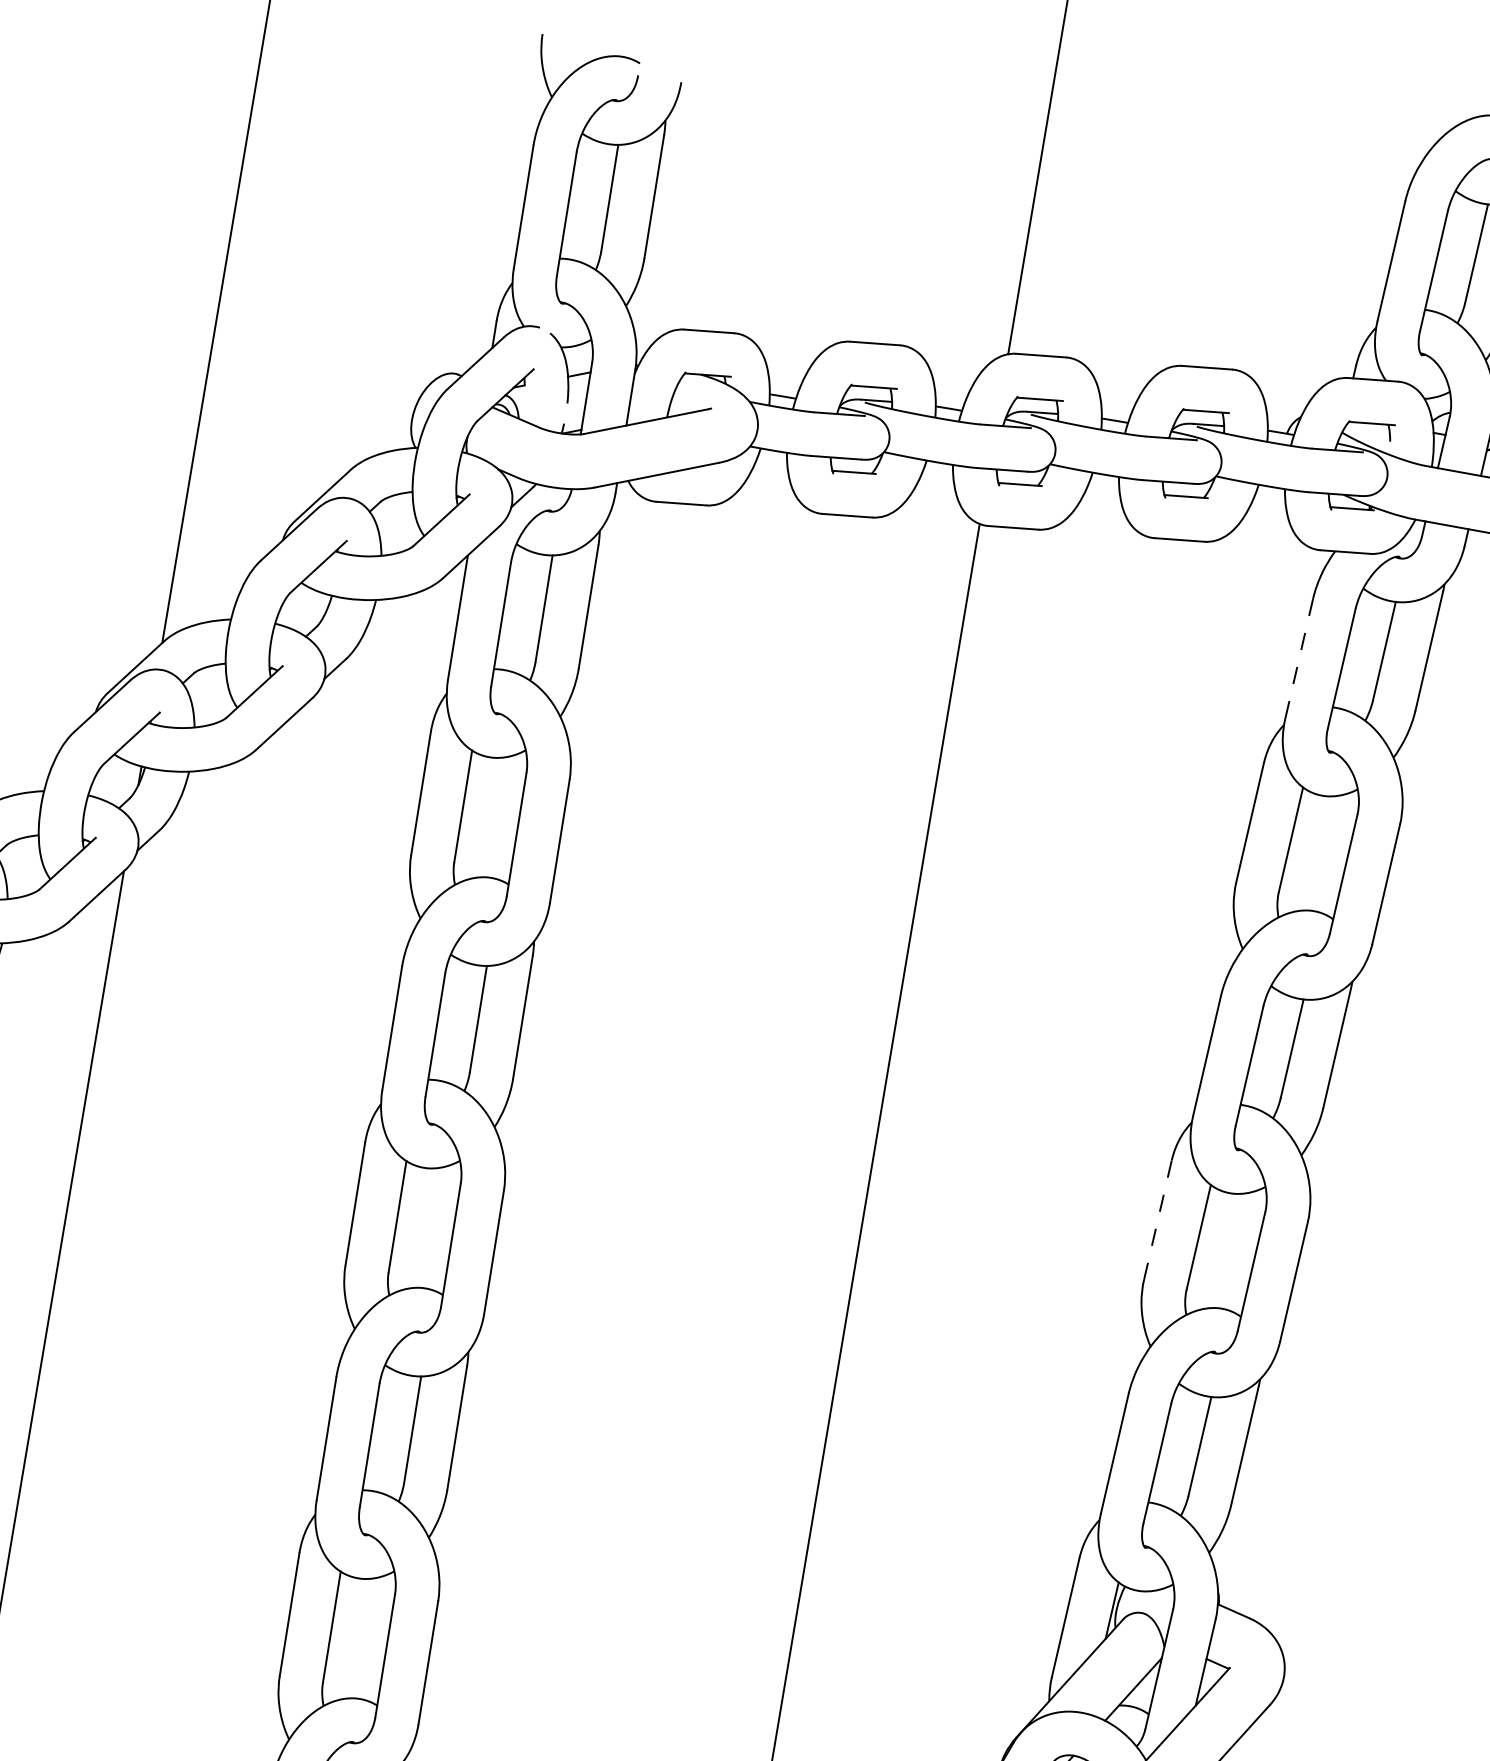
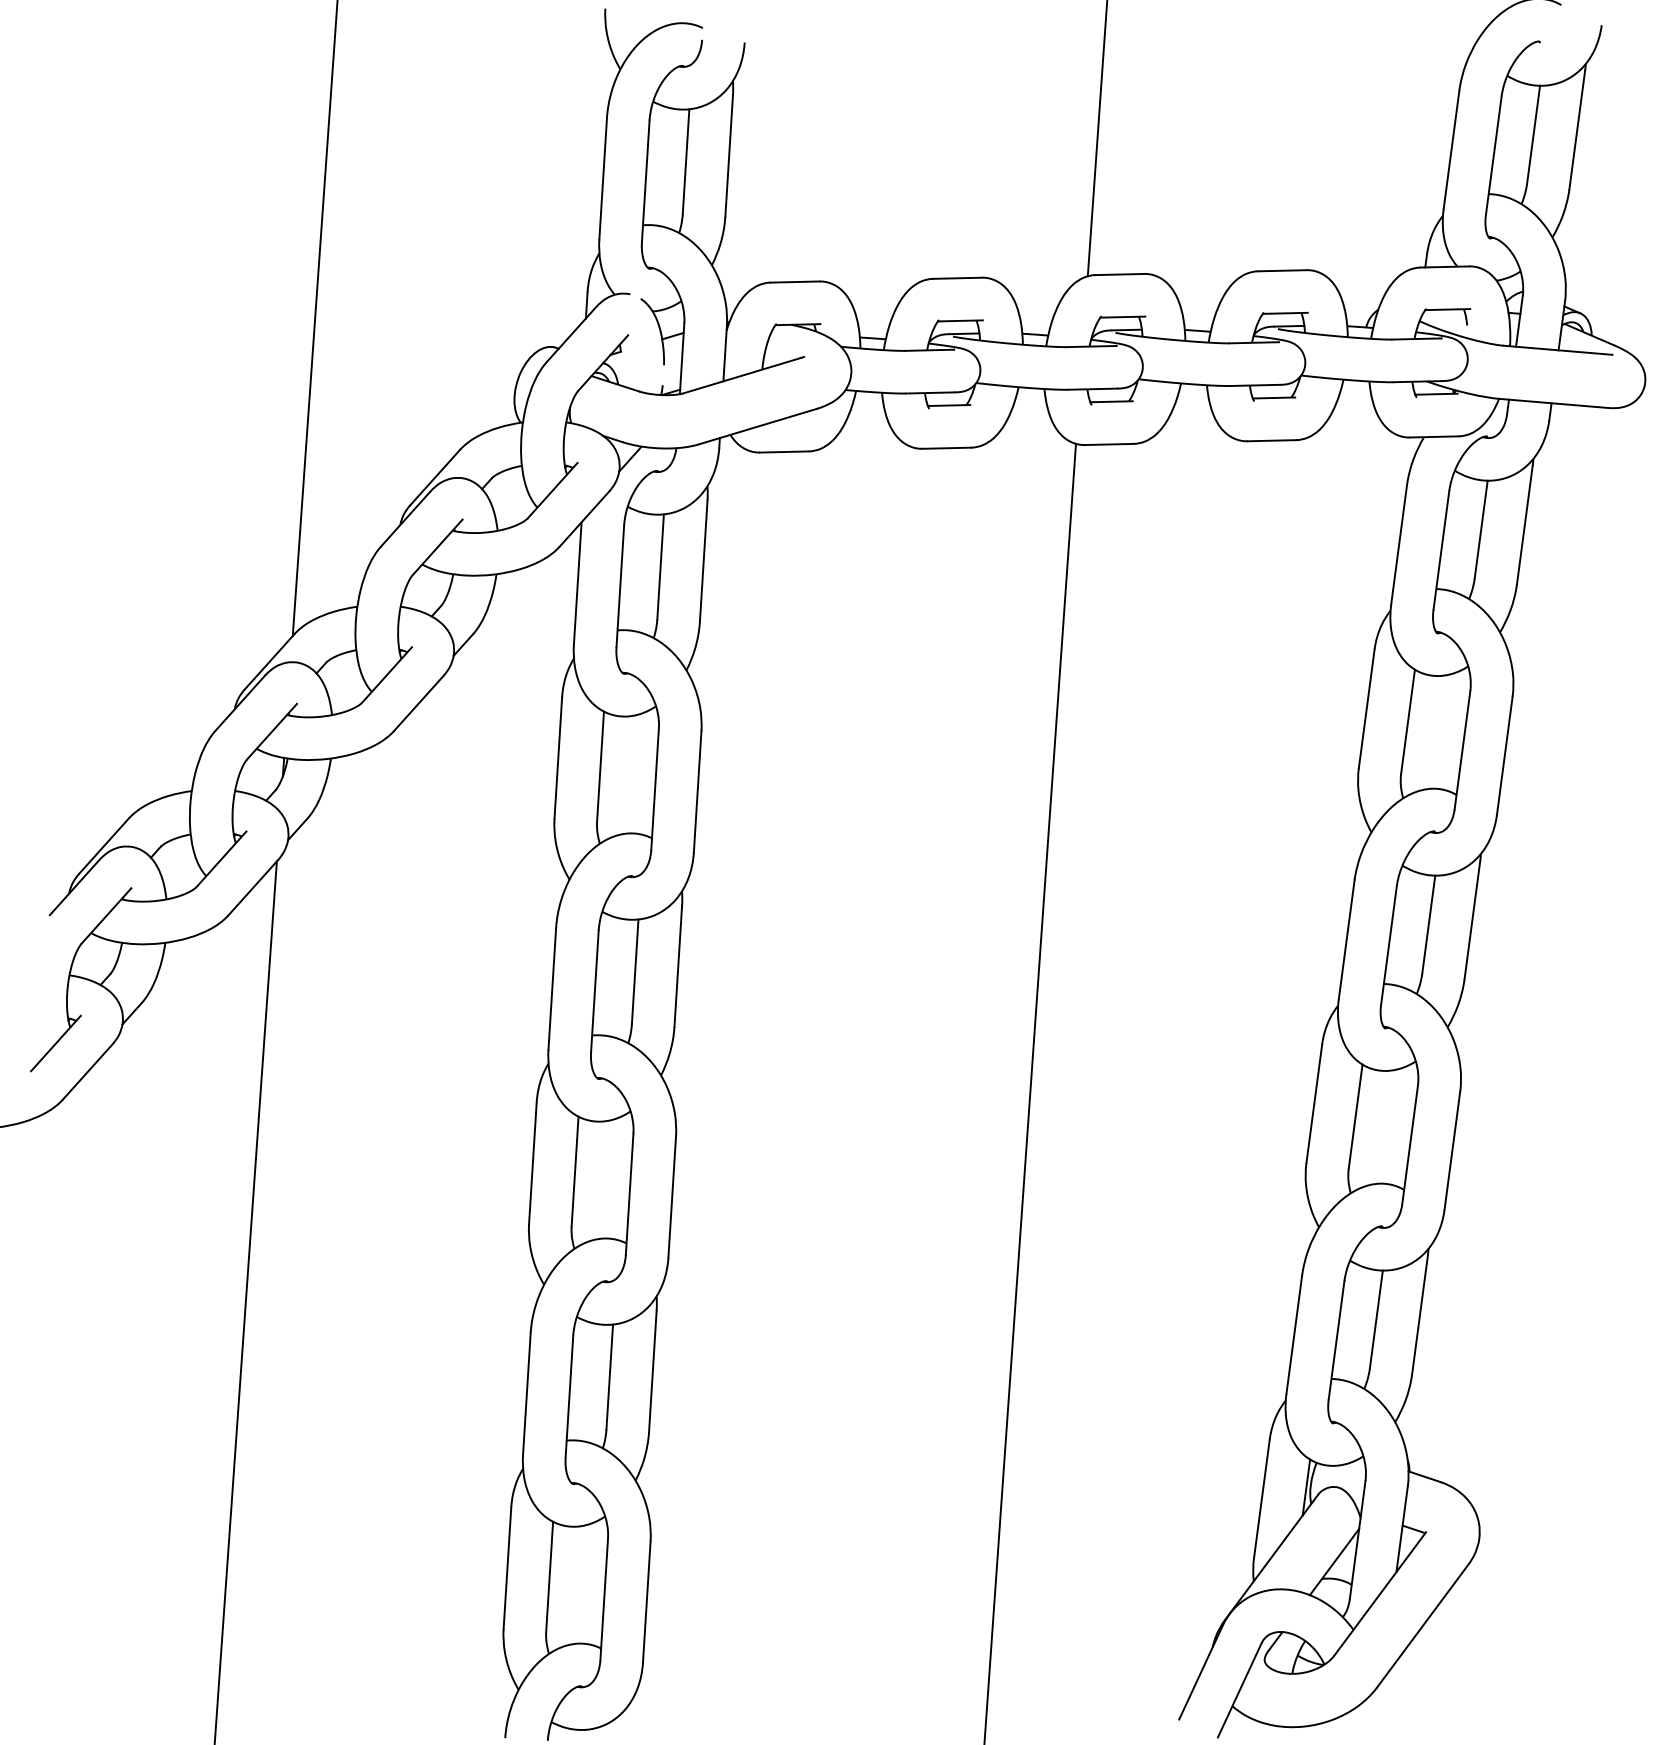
line: (1299, 658) -> (1399, 544), dashed -> solid
line: (1158, 1219) -> (1314, 1103), dashed -> solid

